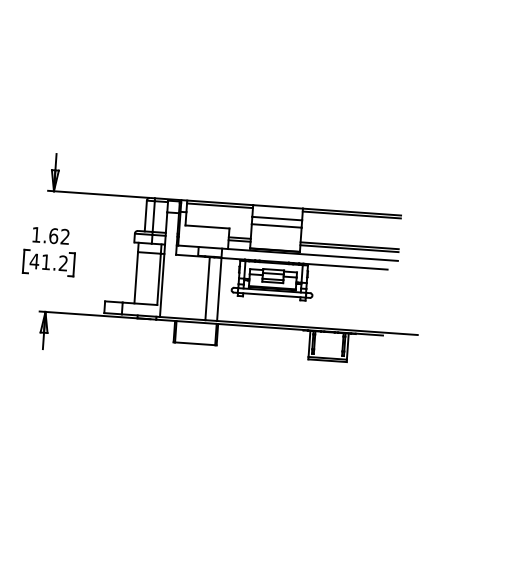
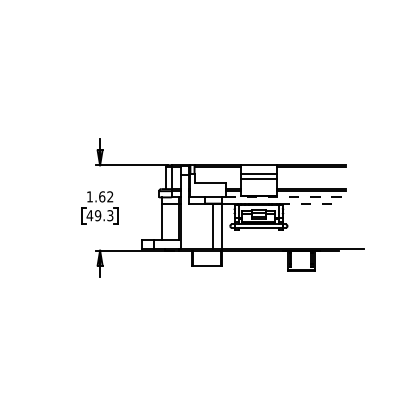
line: (313, 255) -> (286, 197), solid -> dashed
text: (53, 262) -> (103, 215), 41.2 -> 49.3
line: (345, 267) -> (309, 204), solid -> dashed

